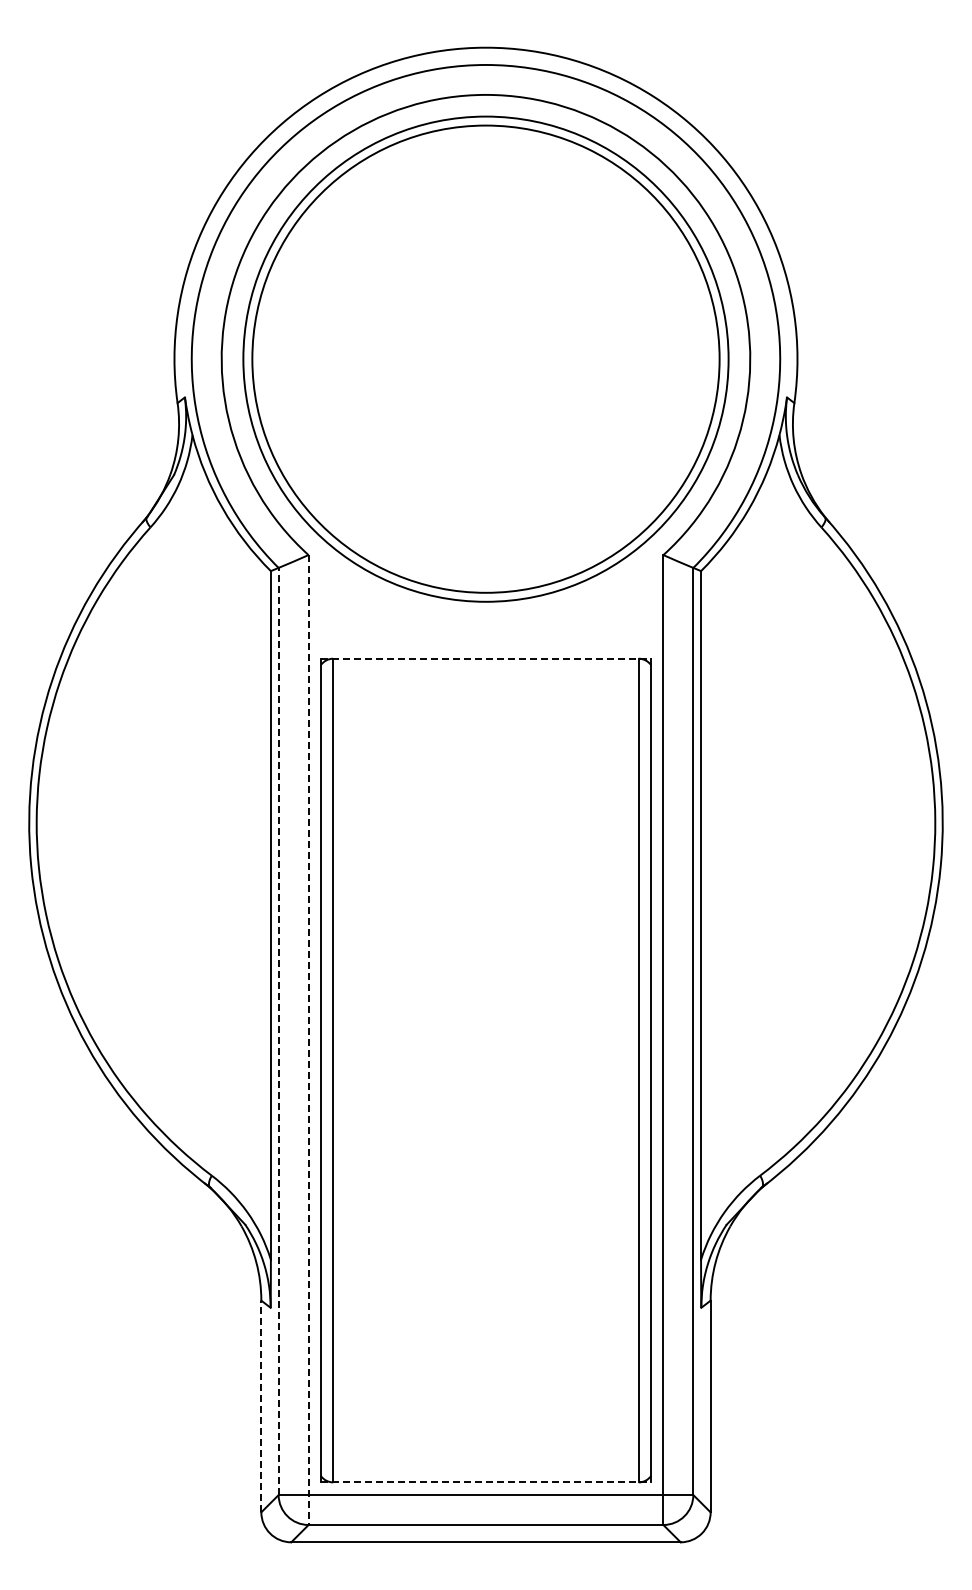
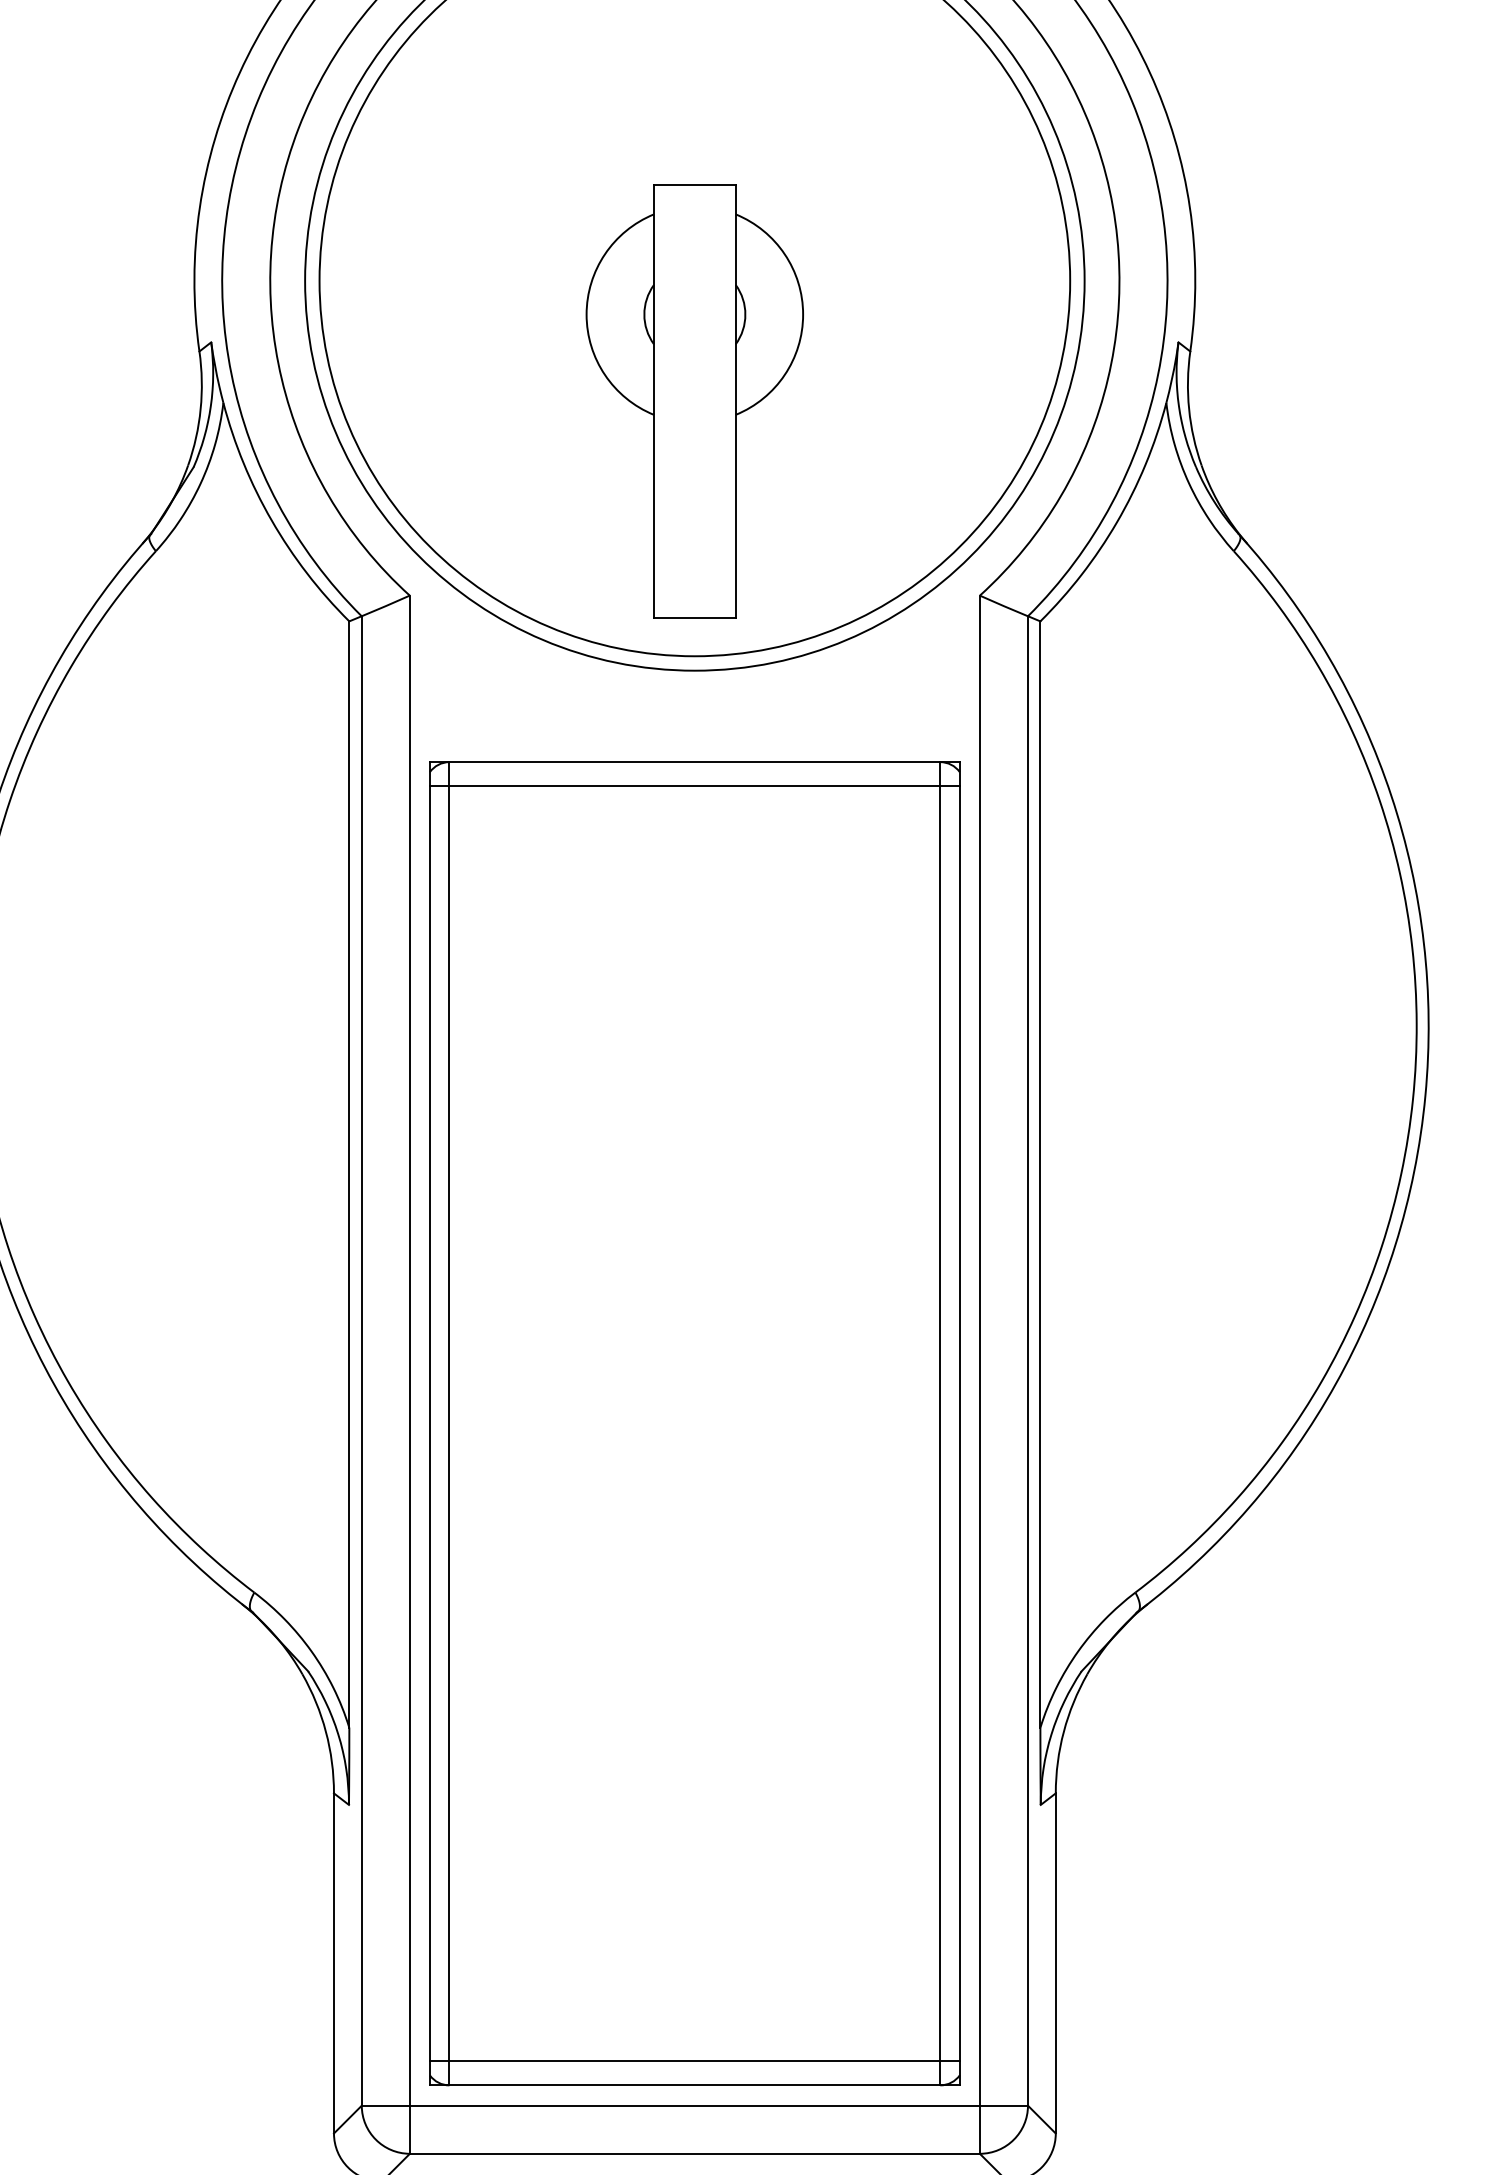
part: (485, 433) -> (694, 400), added
line: (485, 658) -> (694, 761), dashed -> solid
line: (485, 673) -> (694, 785), added
line: (278, 1031) -> (361, 1360), dashed -> solid
line: (308, 1040) -> (409, 1375), dashed -> solid
line: (261, 1406) -> (334, 1963), dashed -> solid
line: (485, 1467) -> (694, 2061), added
line: (485, 1482) -> (694, 2085), dashed -> solid

